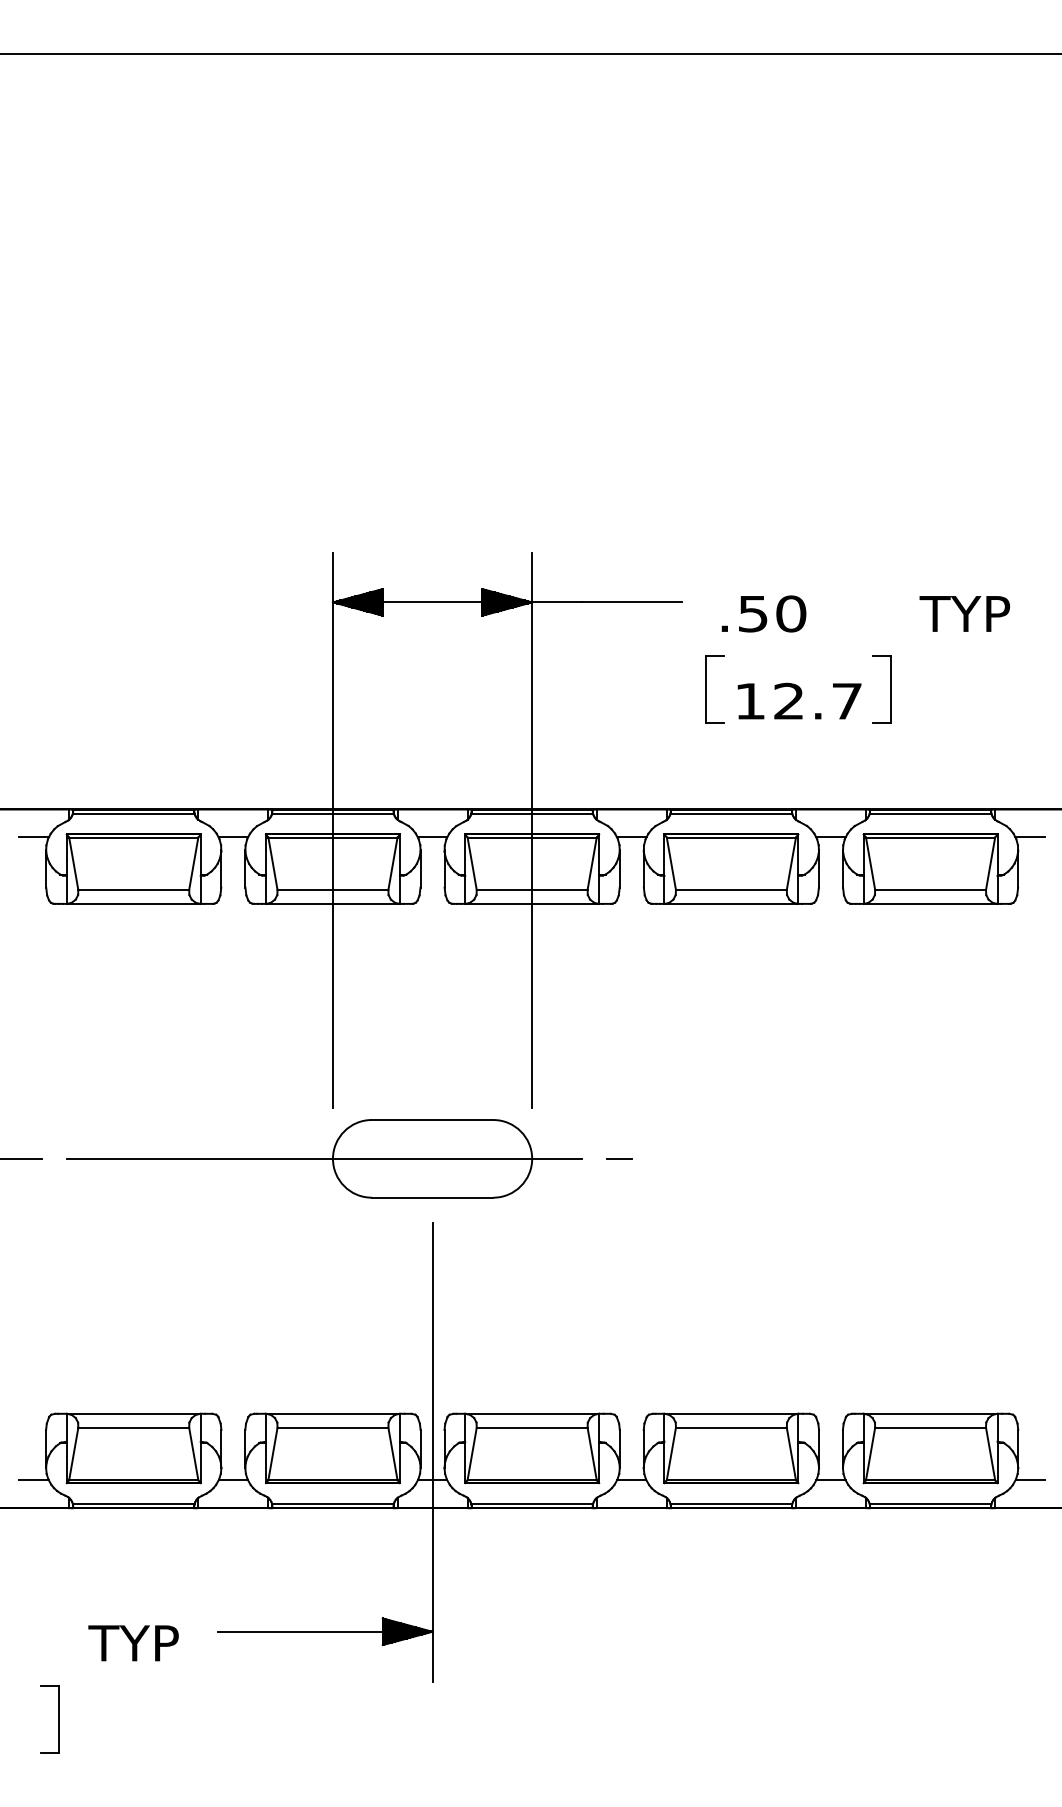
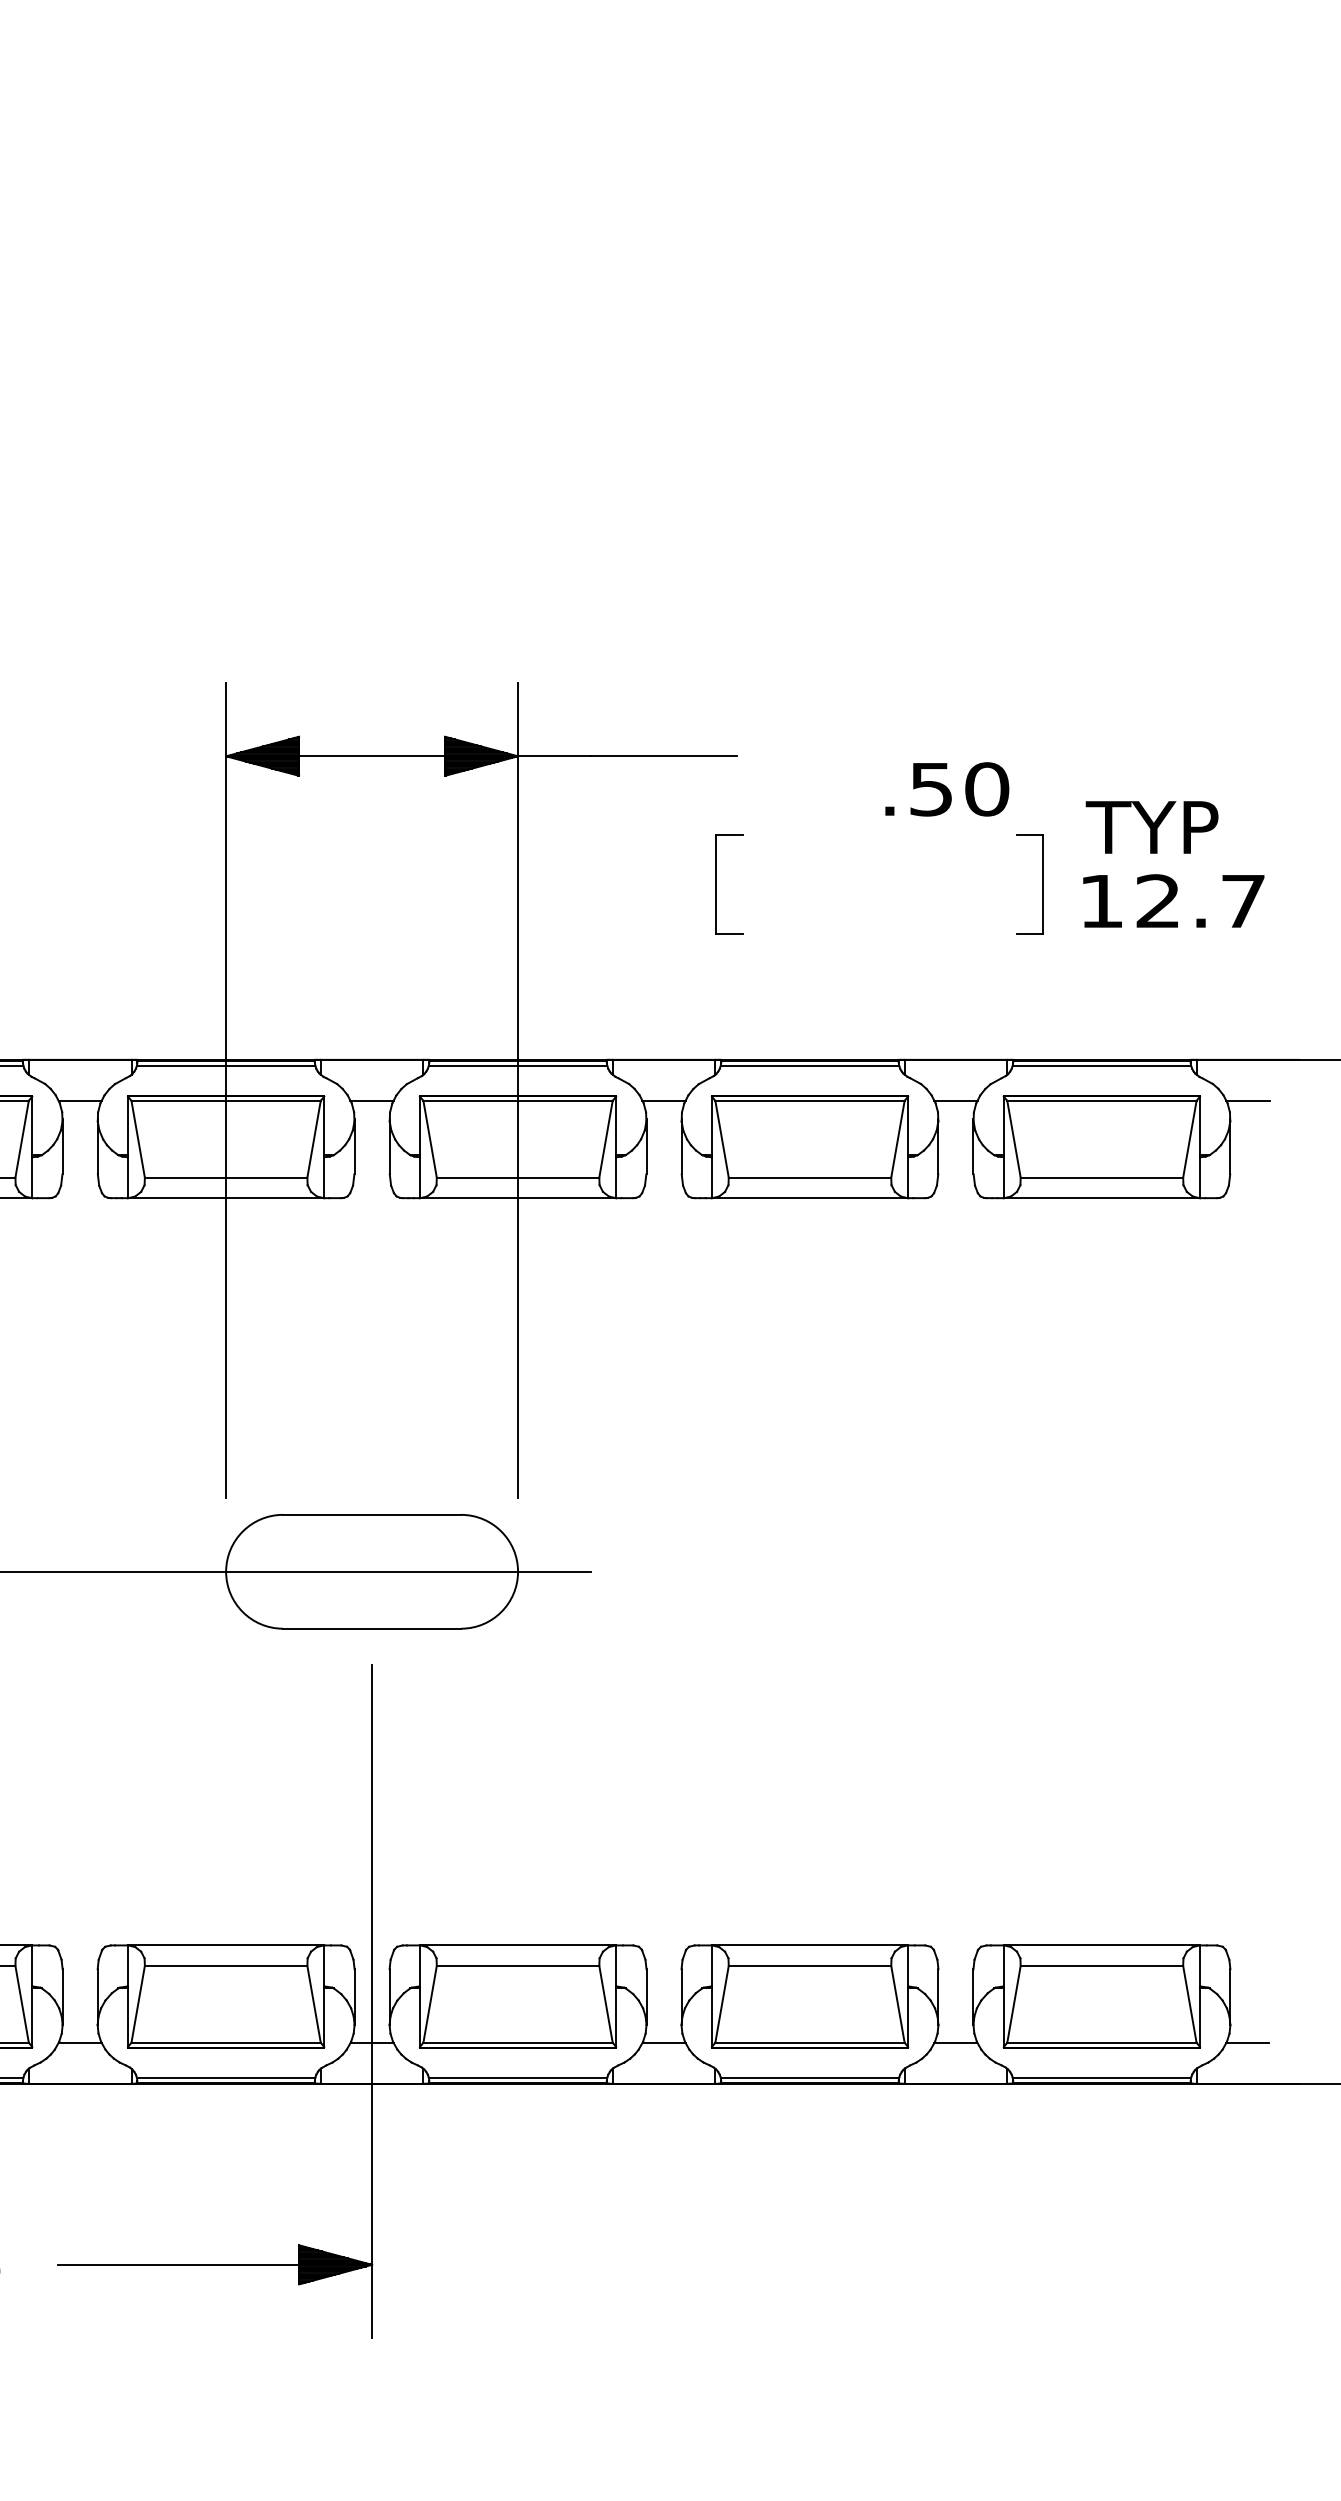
text: (763, 613) -> (946, 788), moved
text: (964, 613) -> (1151, 826), moved
part: (706, 689) -> (716, 883), moved
text: (799, 700) -> (1173, 900), moved
line: (618, 1158) -> (644, 1571), removed

